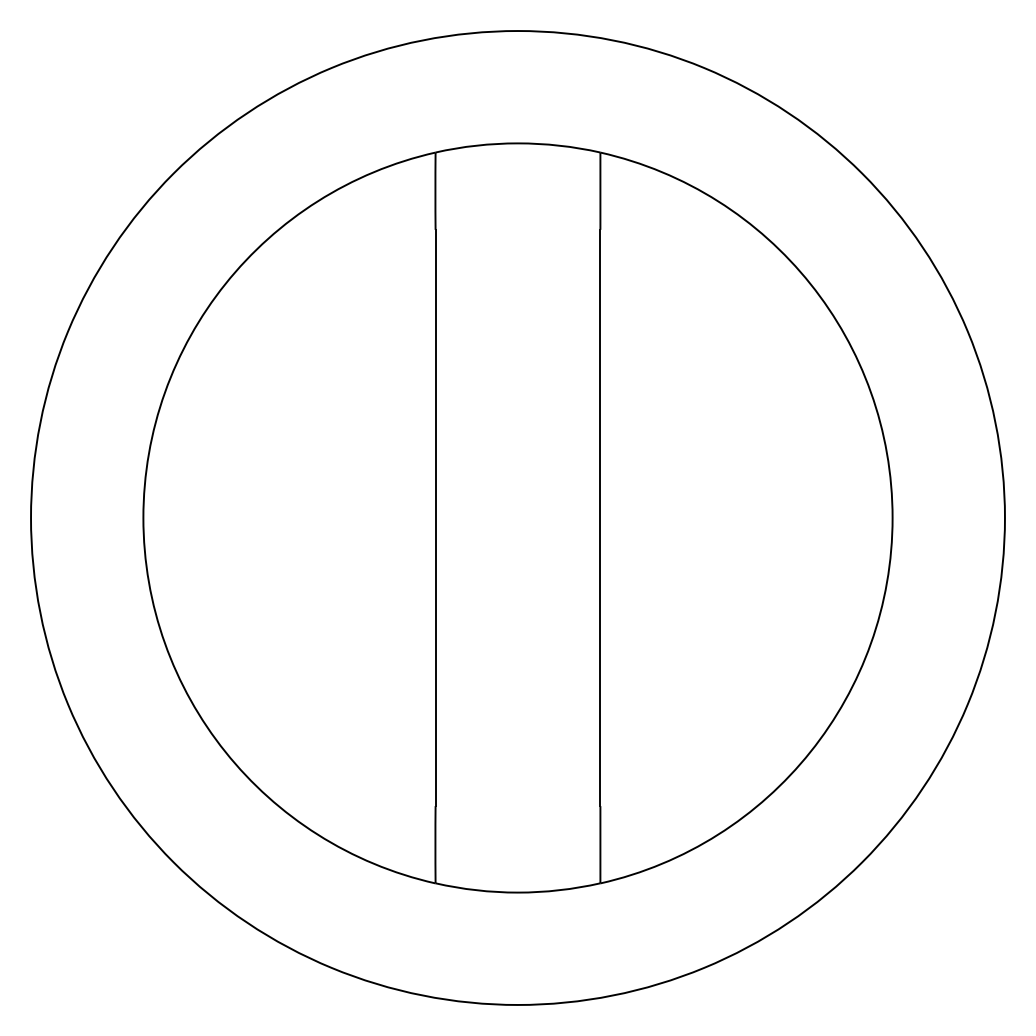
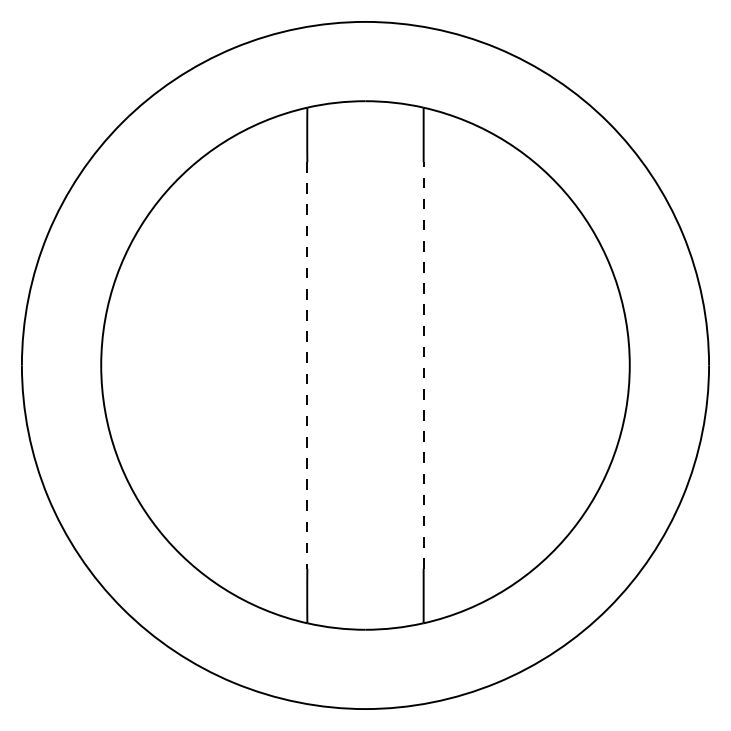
line: (435, 518) -> (307, 365), solid -> dashed
line: (600, 518) -> (423, 365), solid -> dashed

